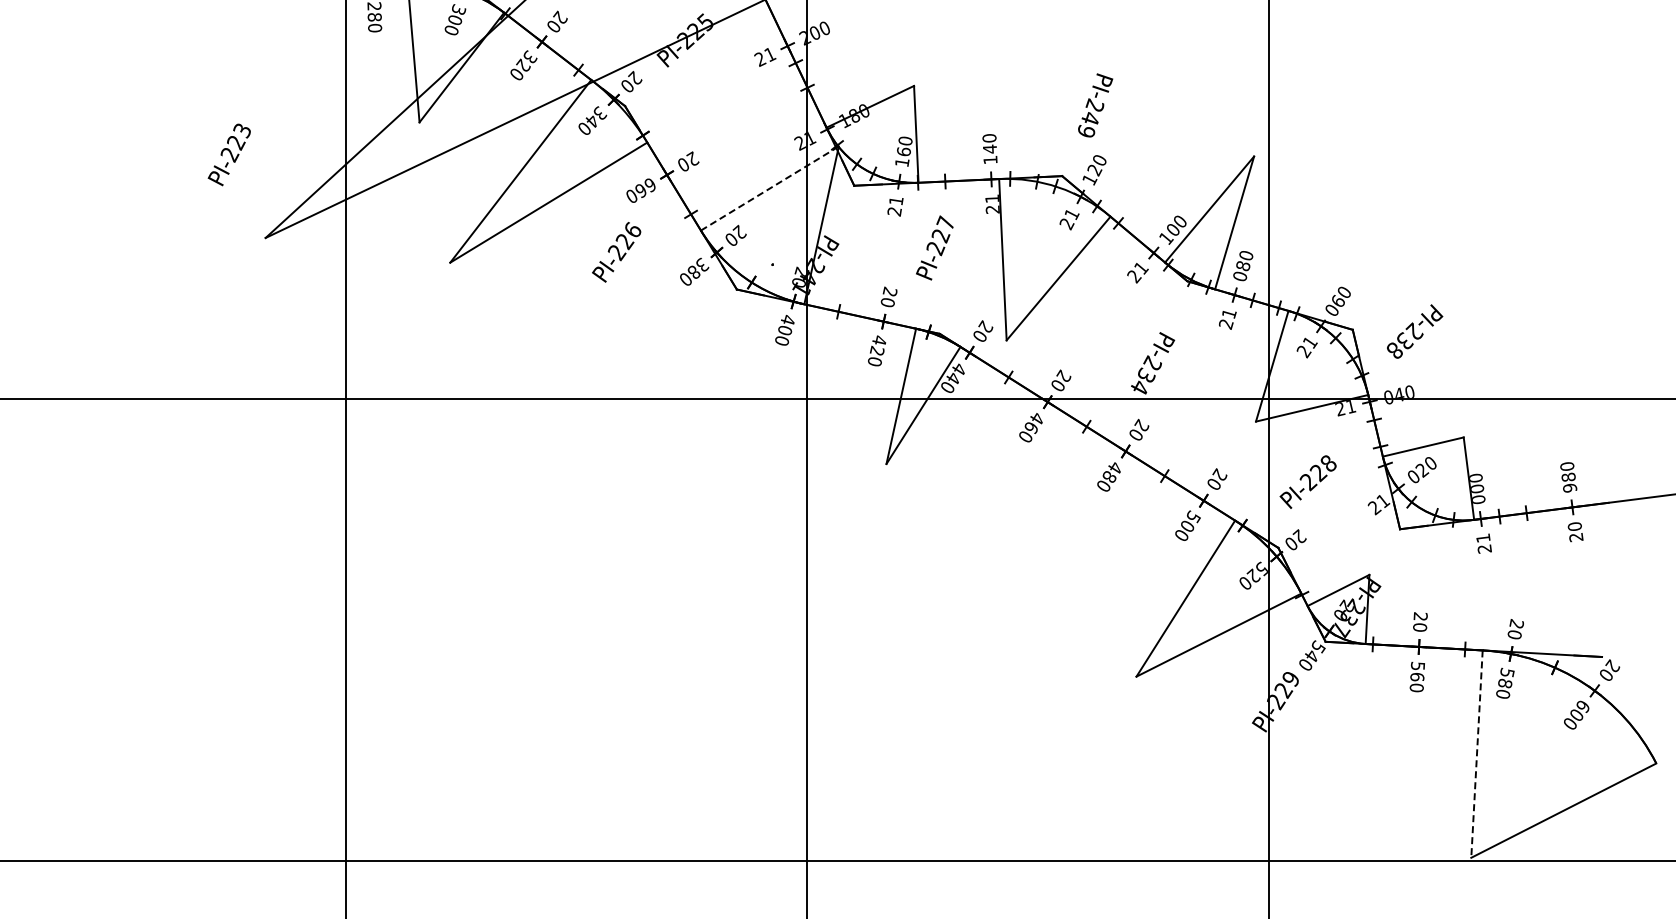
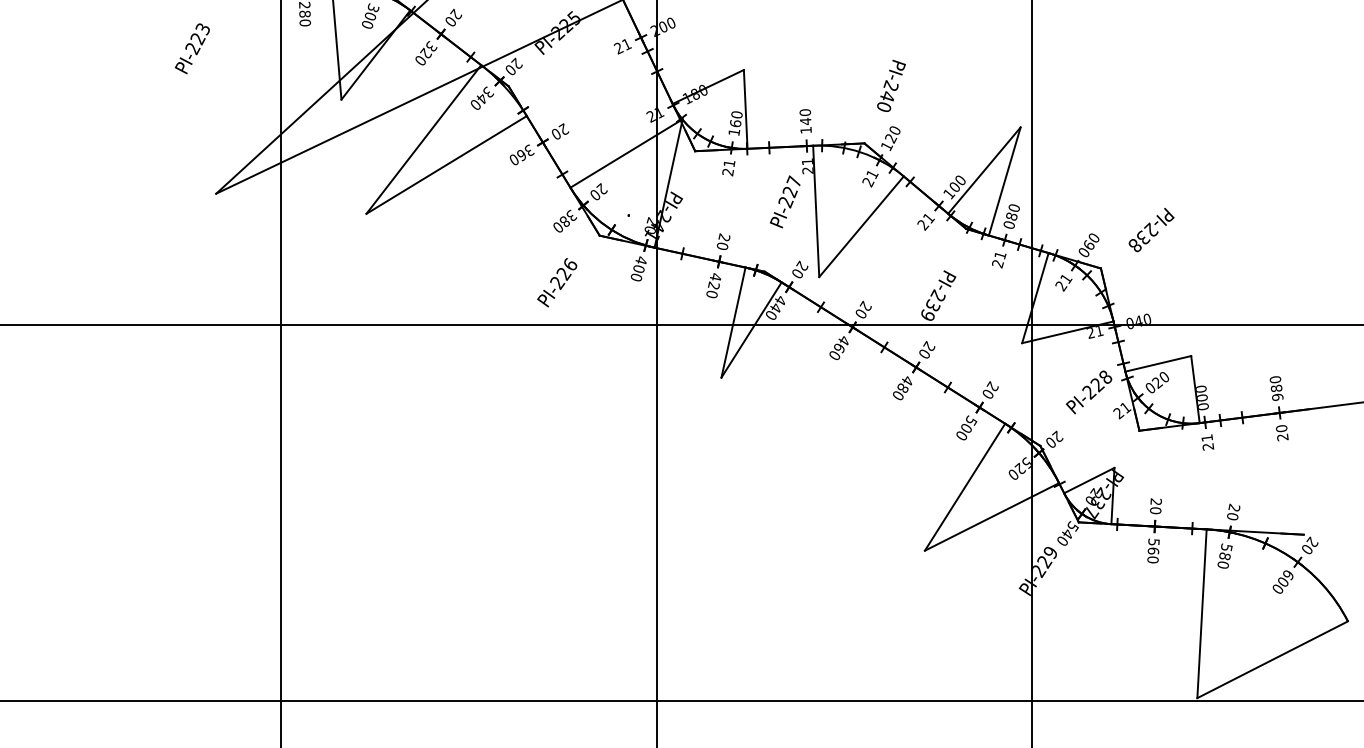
text: (1086, 130) -> (884, 106), PI-249 -> PI-240
text: (228, 154) -> (191, 48), moved
text: (650, 184) -> (529, 150), 660 -> 360
line: (769, 188) -> (626, 153), dashed -> solid
text: (934, 247) -> (784, 201), moved
text: (616, 252) -> (557, 282), moved
text: (1415, 331) -> (1151, 229), moved
text: (1139, 387) -> (927, 315), PI-234 -> PI-239
text: (1307, 481) -> (1088, 391), moved
line: (1477, 754) -> (1202, 614), dashed -> solid

